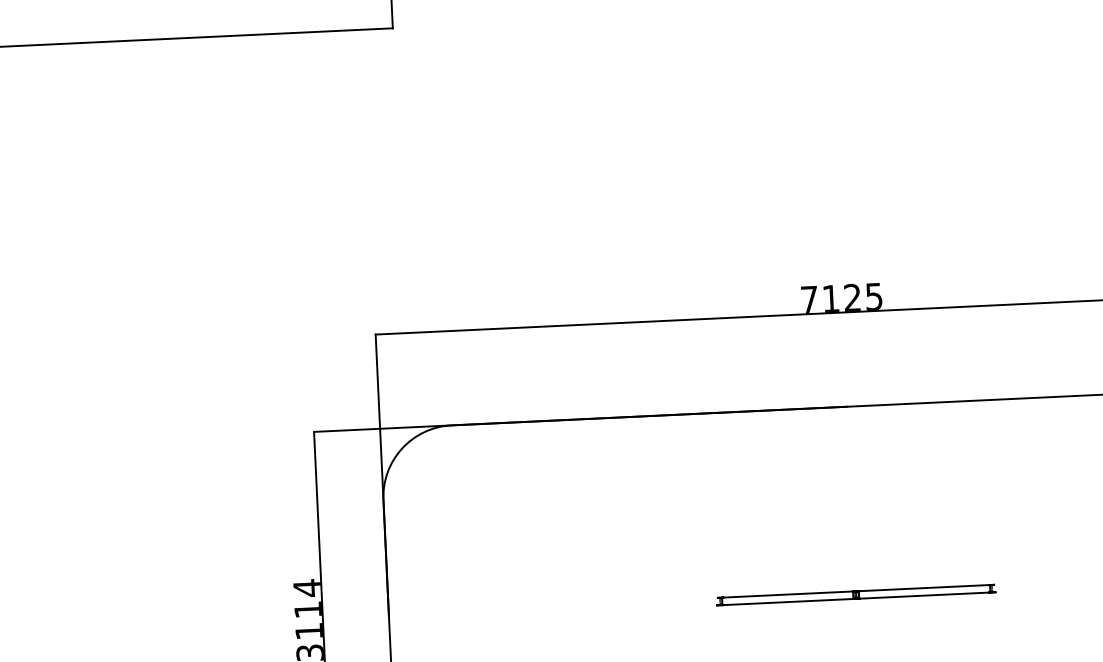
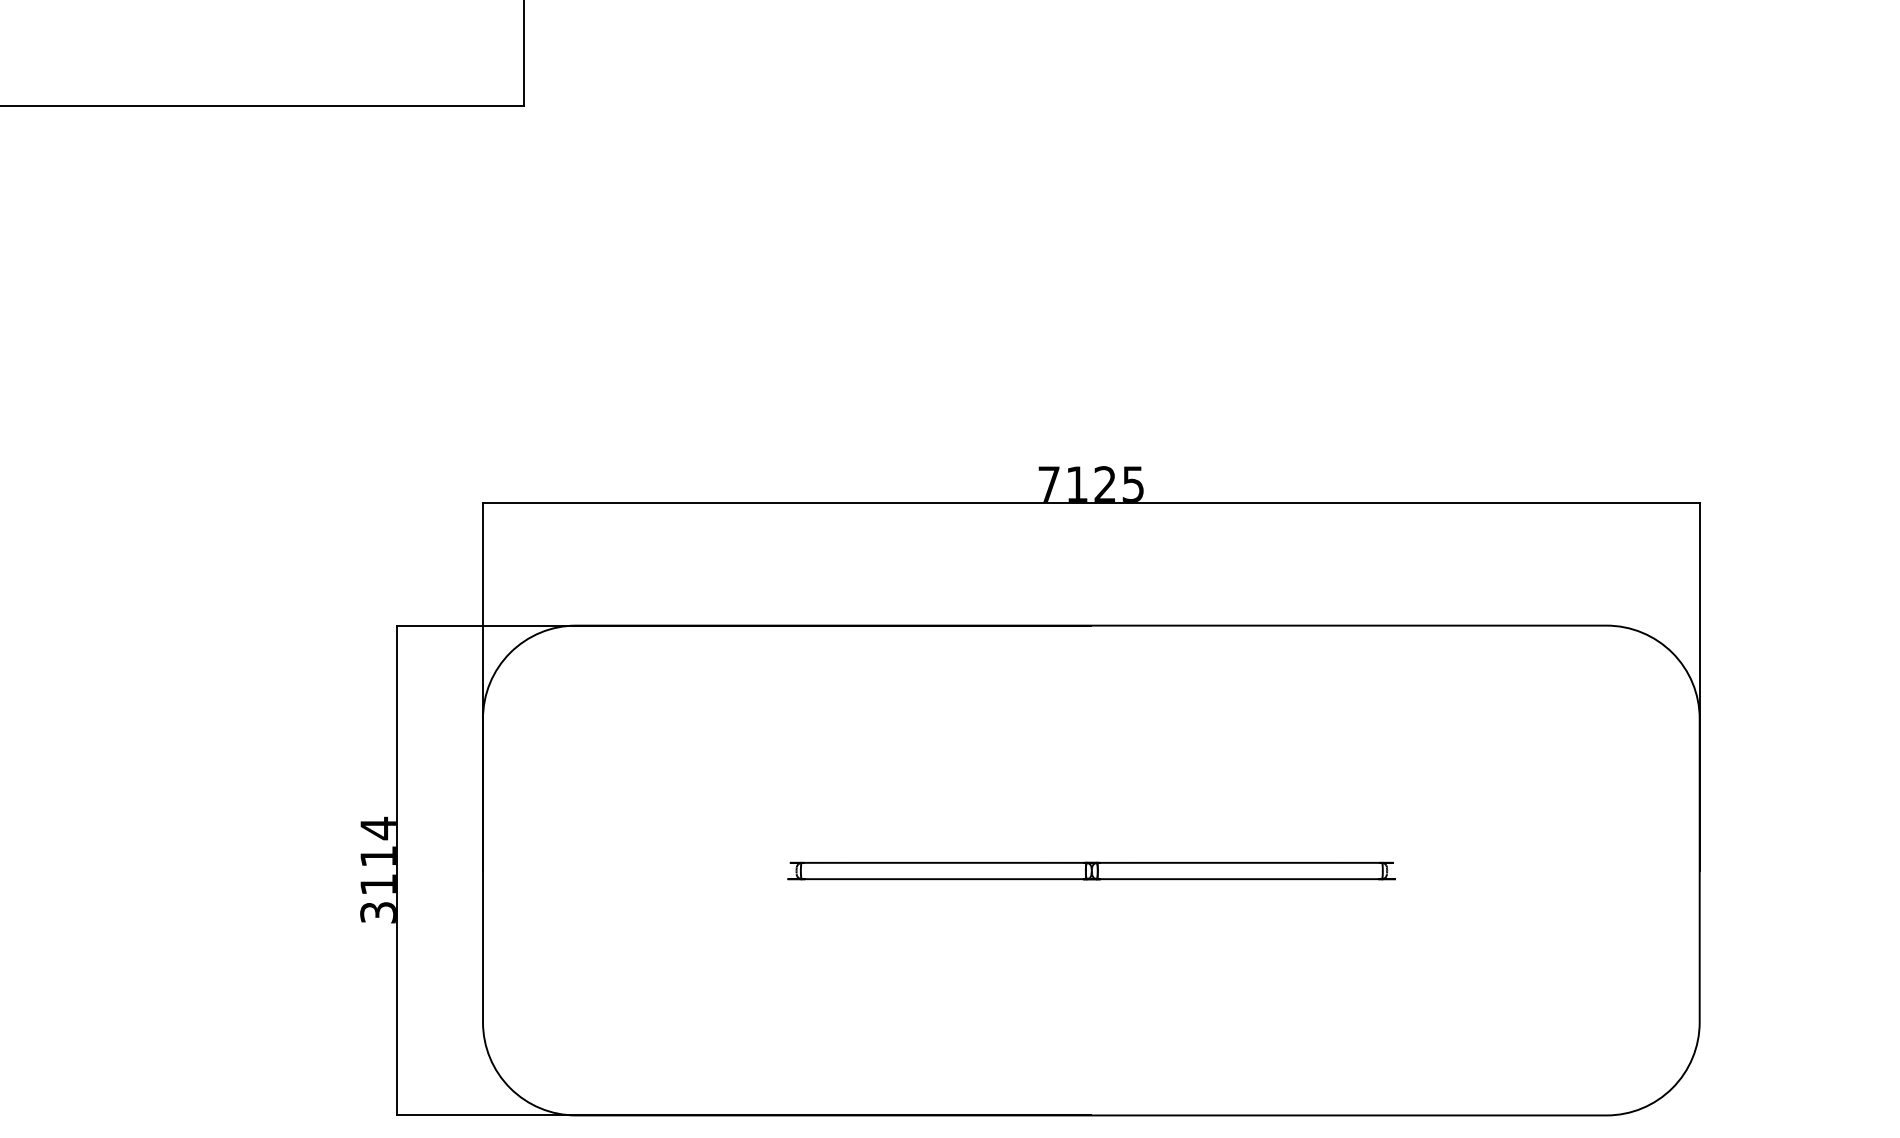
part: (856, 594) -> (1091, 870), size x1.67

